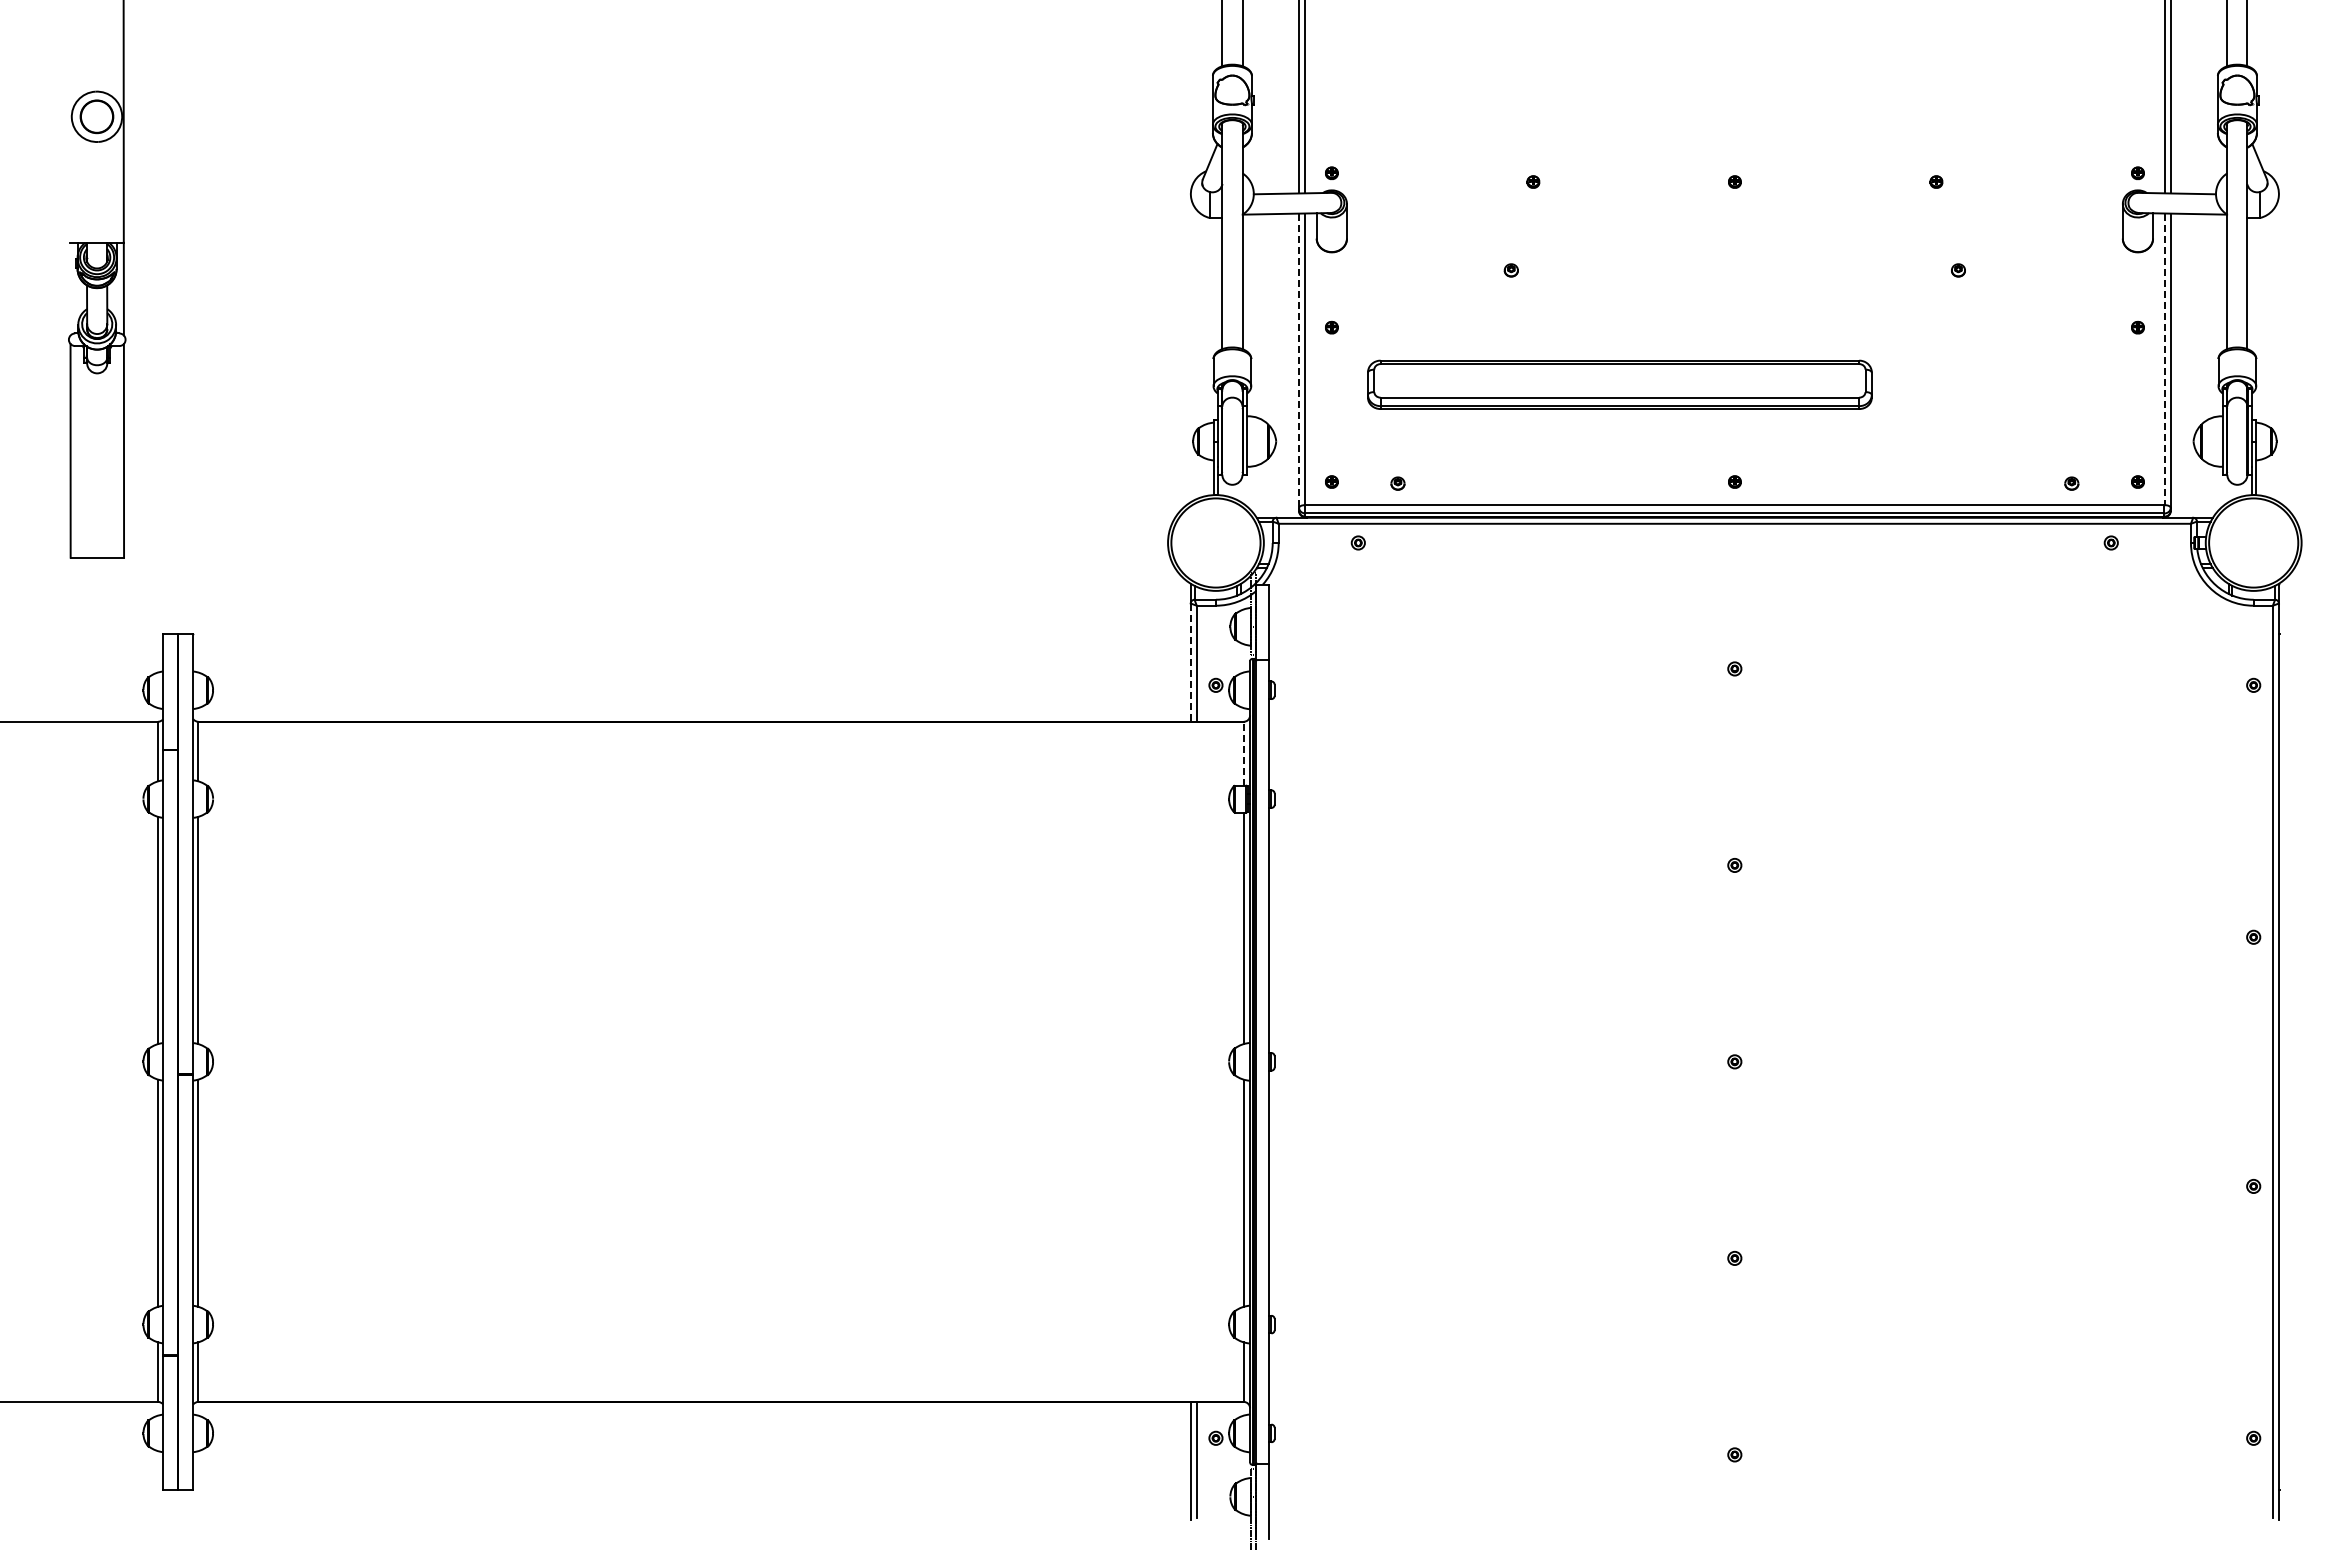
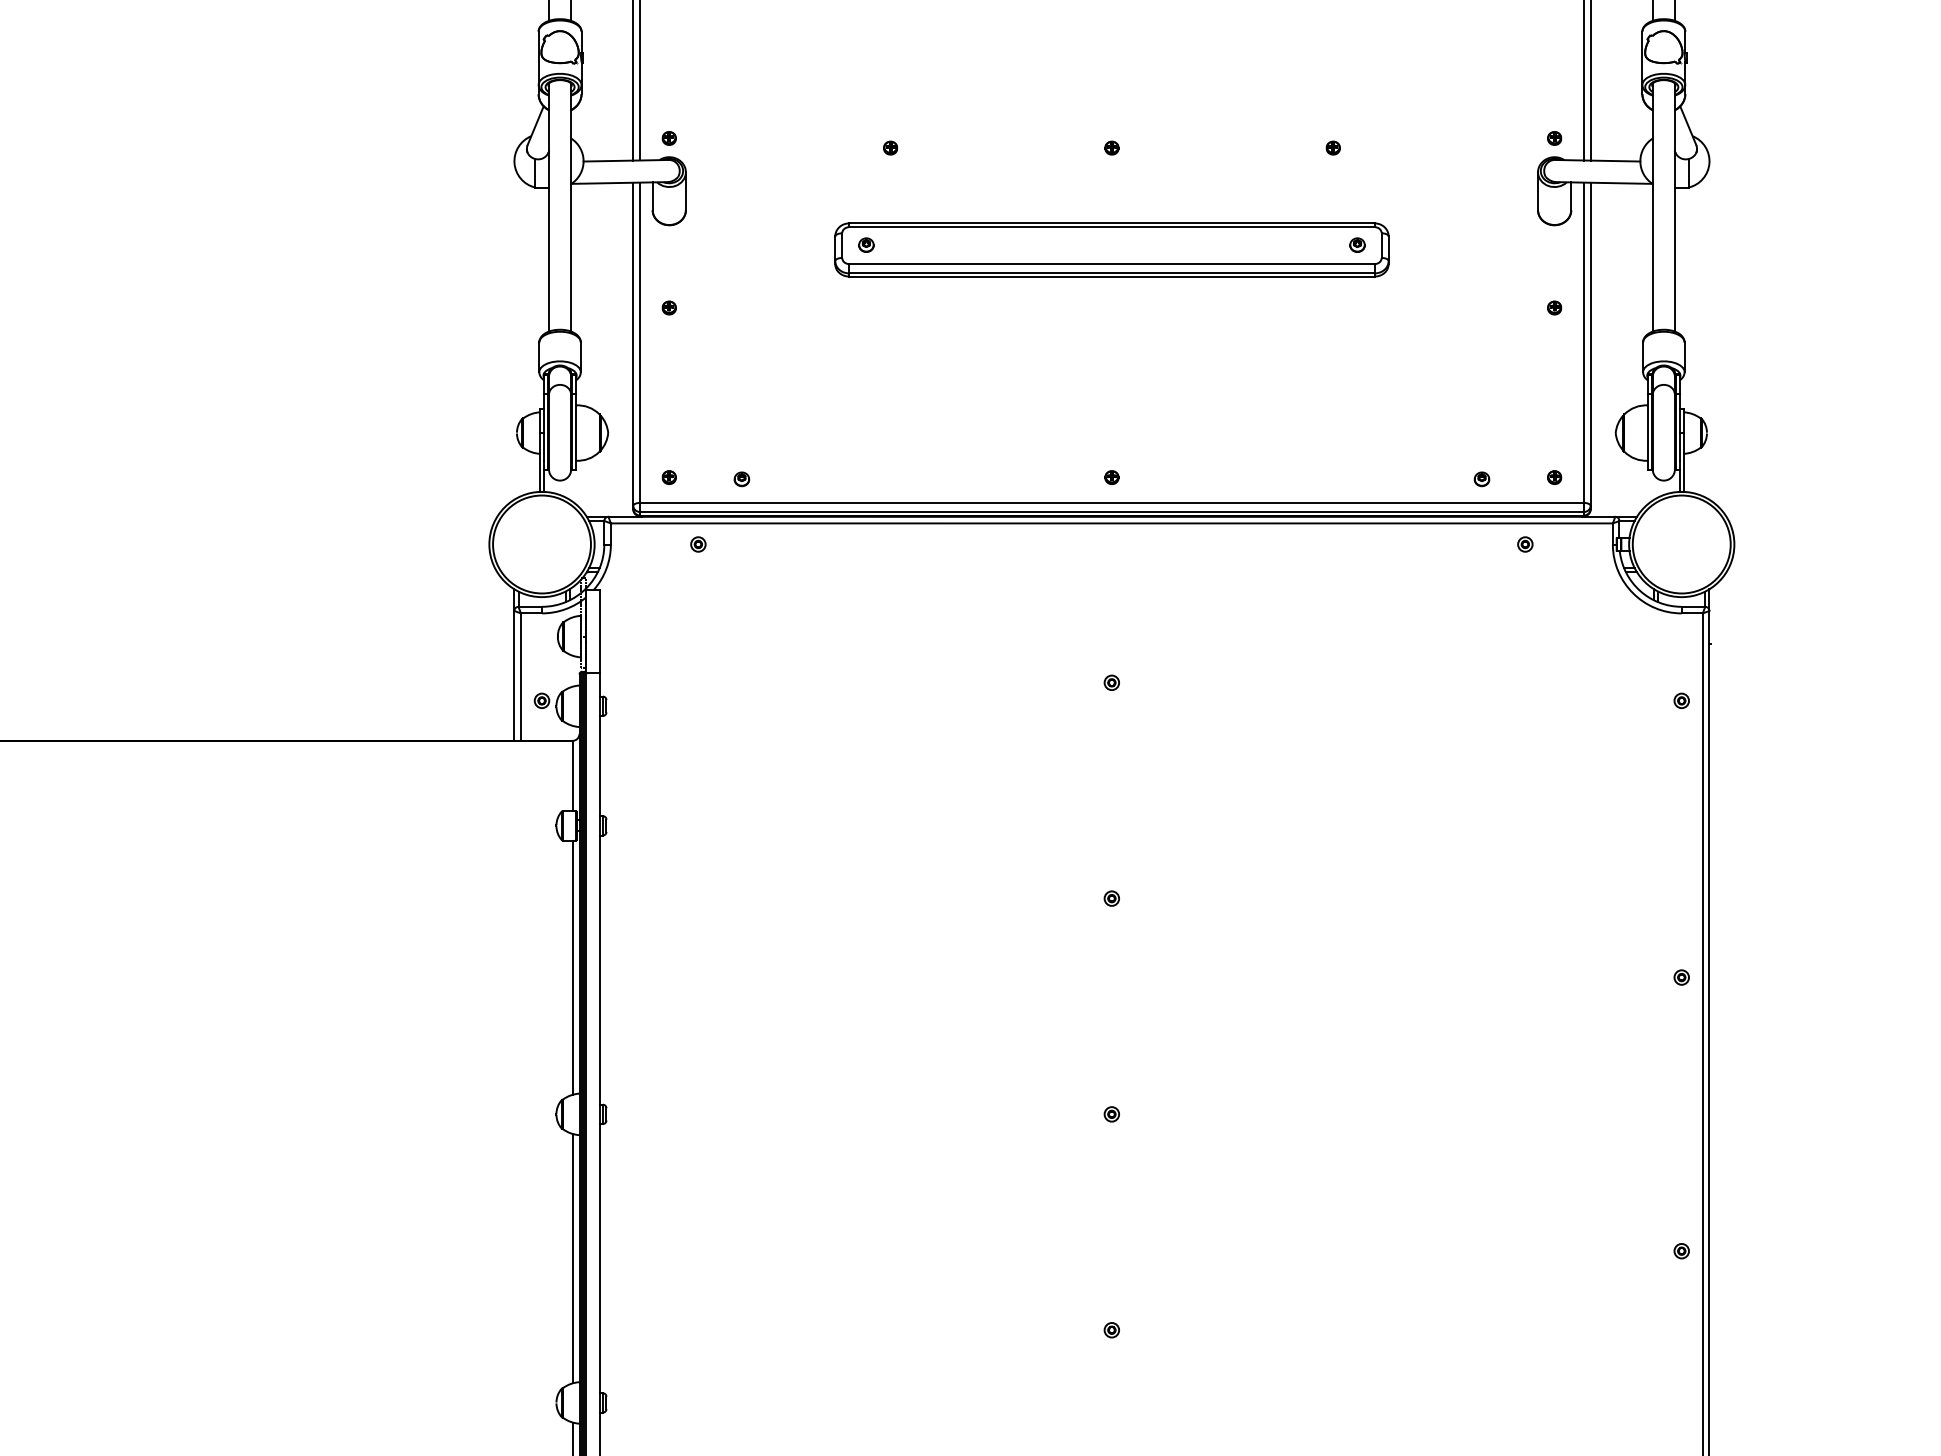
line: (2164, 359) -> (1583, 342), dashed -> solid
line: (1299, 361) -> (633, 345), dashed -> solid
part: (1619, 384) -> (1111, 249), moved
line: (1190, 663) -> (514, 676), dashed -> solid
line: (1243, 753) -> (572, 775), dashed -> solid

